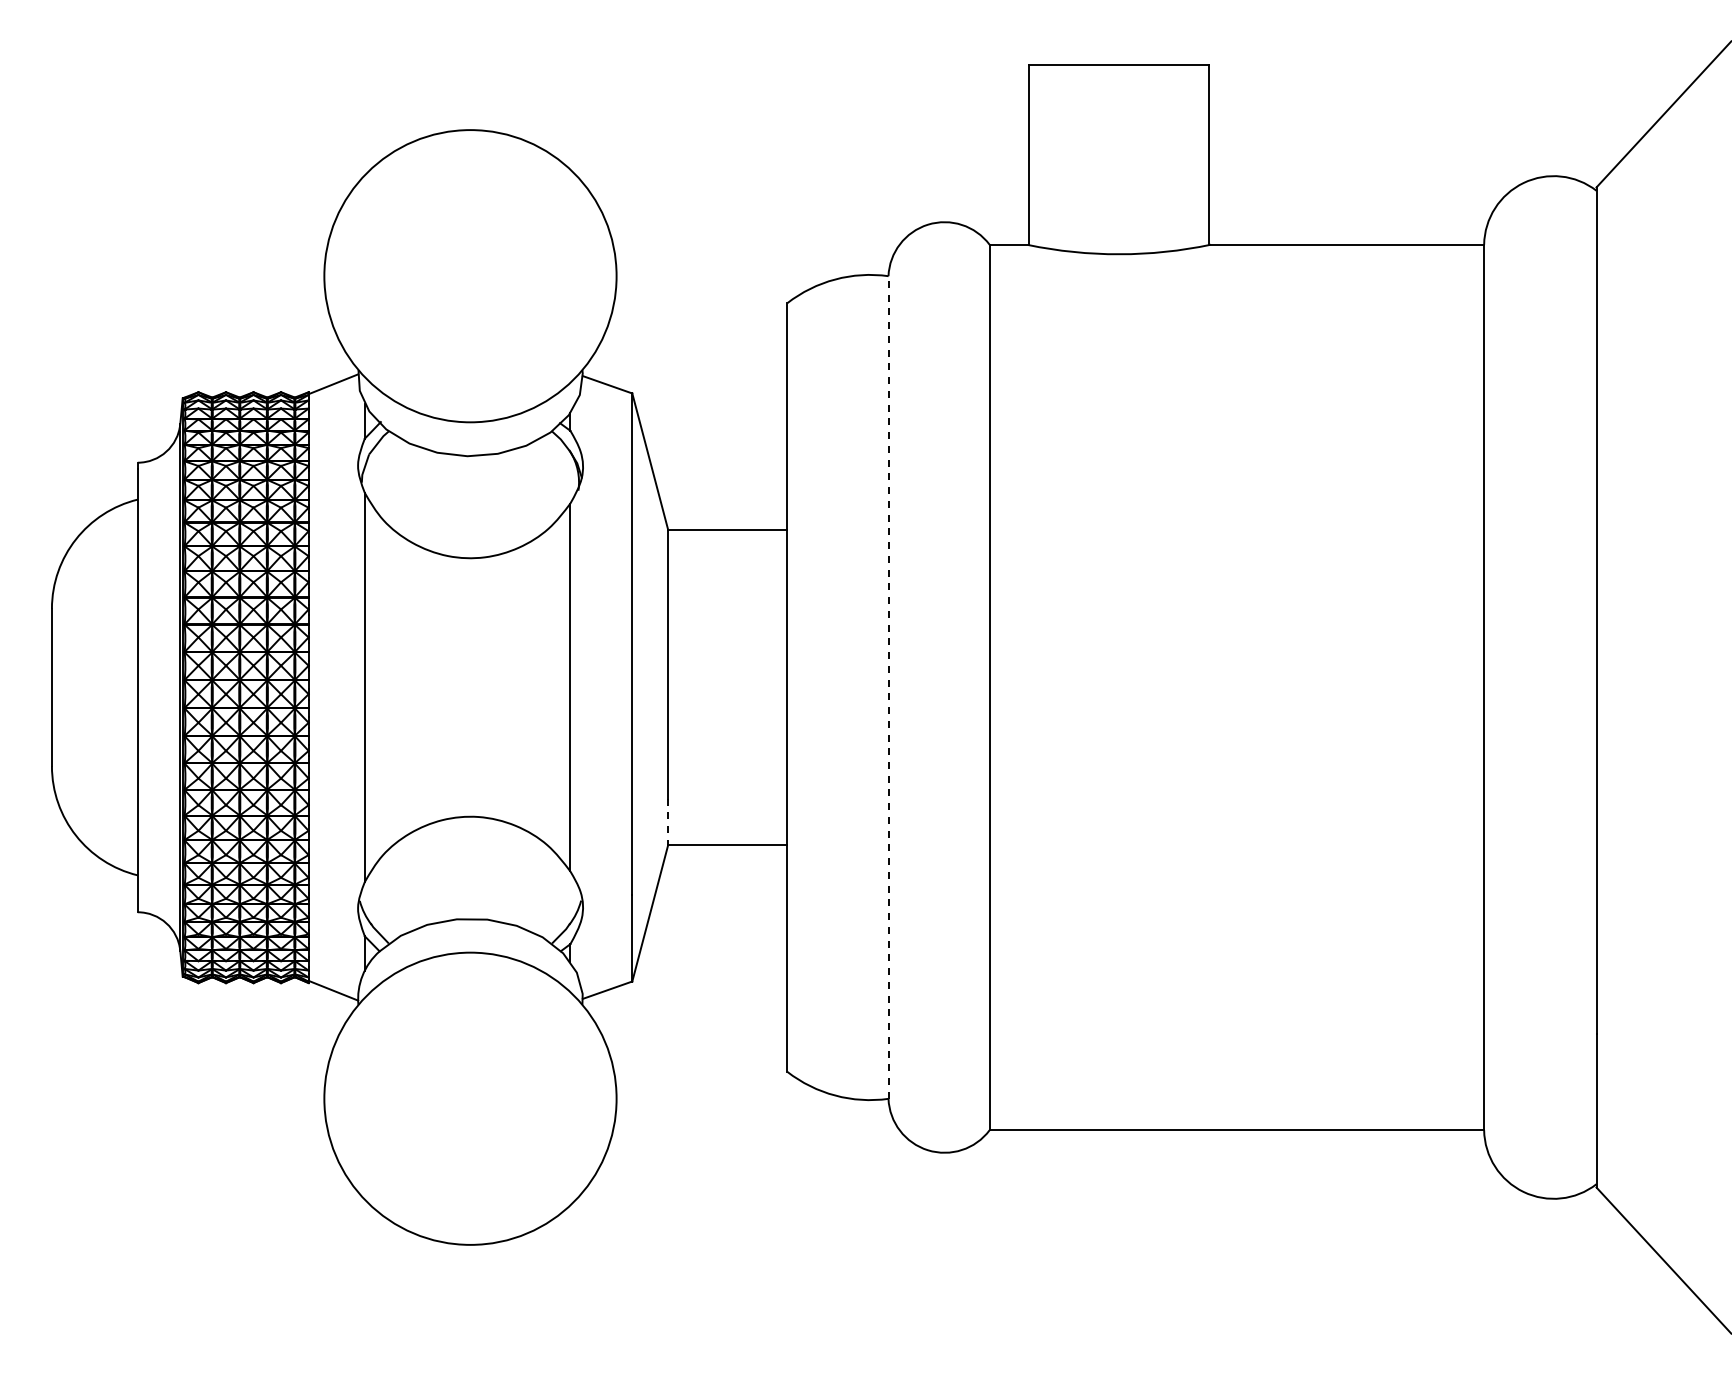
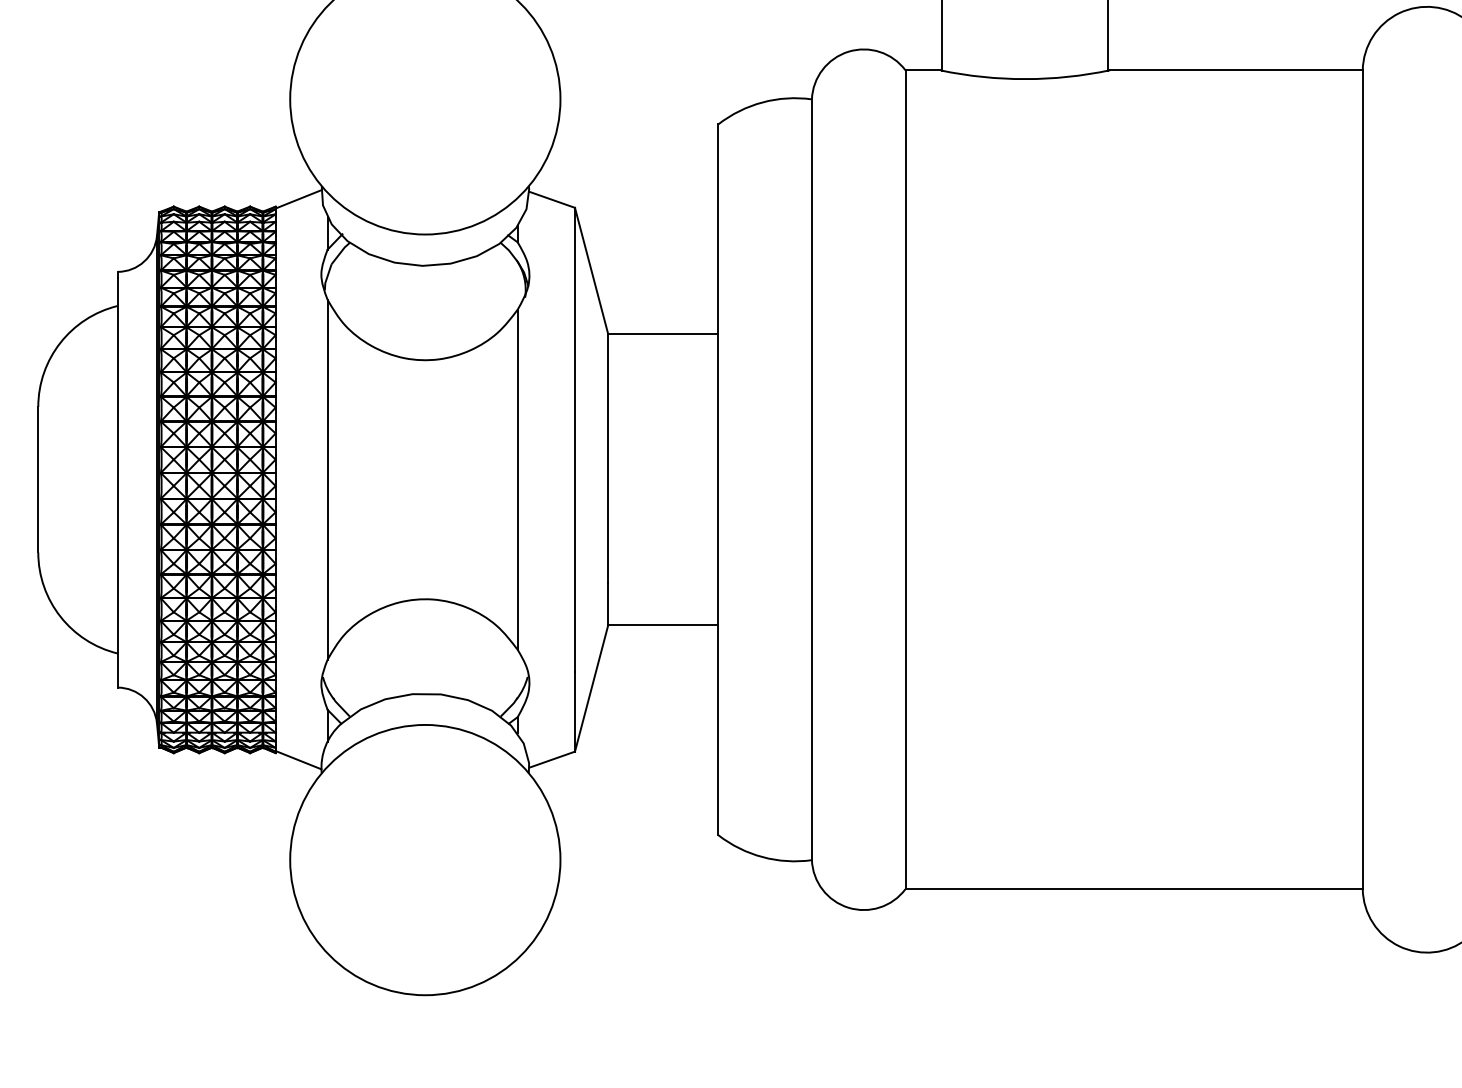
line: (888, 687) -> (811, 479), dashed -> solid
line: (668, 822) -> (608, 604), dashed -> solid

